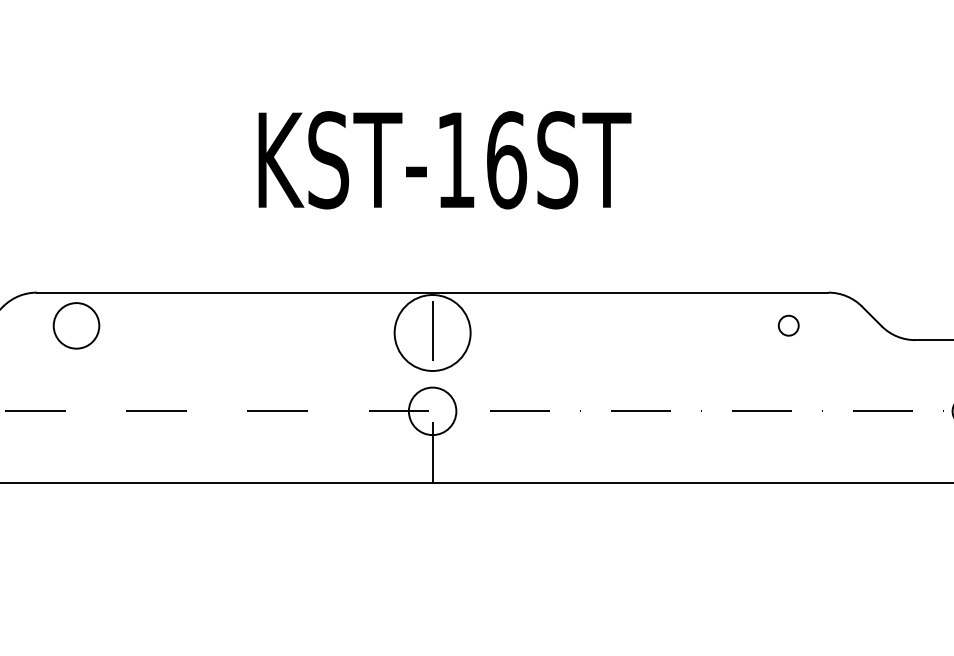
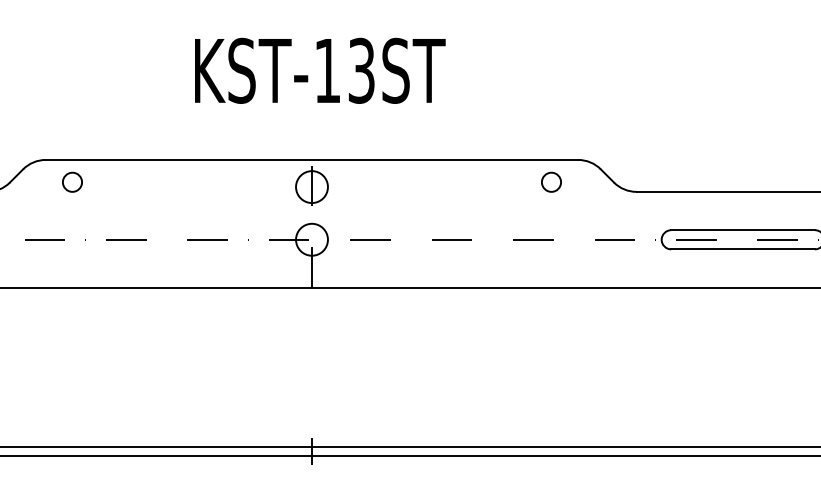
text: (506, 159) -> (361, 70), KST-16ST -> KST-13ST
circle: (76, 324) -> (72, 181), size x0.62
circle: (788, 324) -> (551, 181), size x1.43
circle: (431, 333) -> (311, 187), size x0.62

